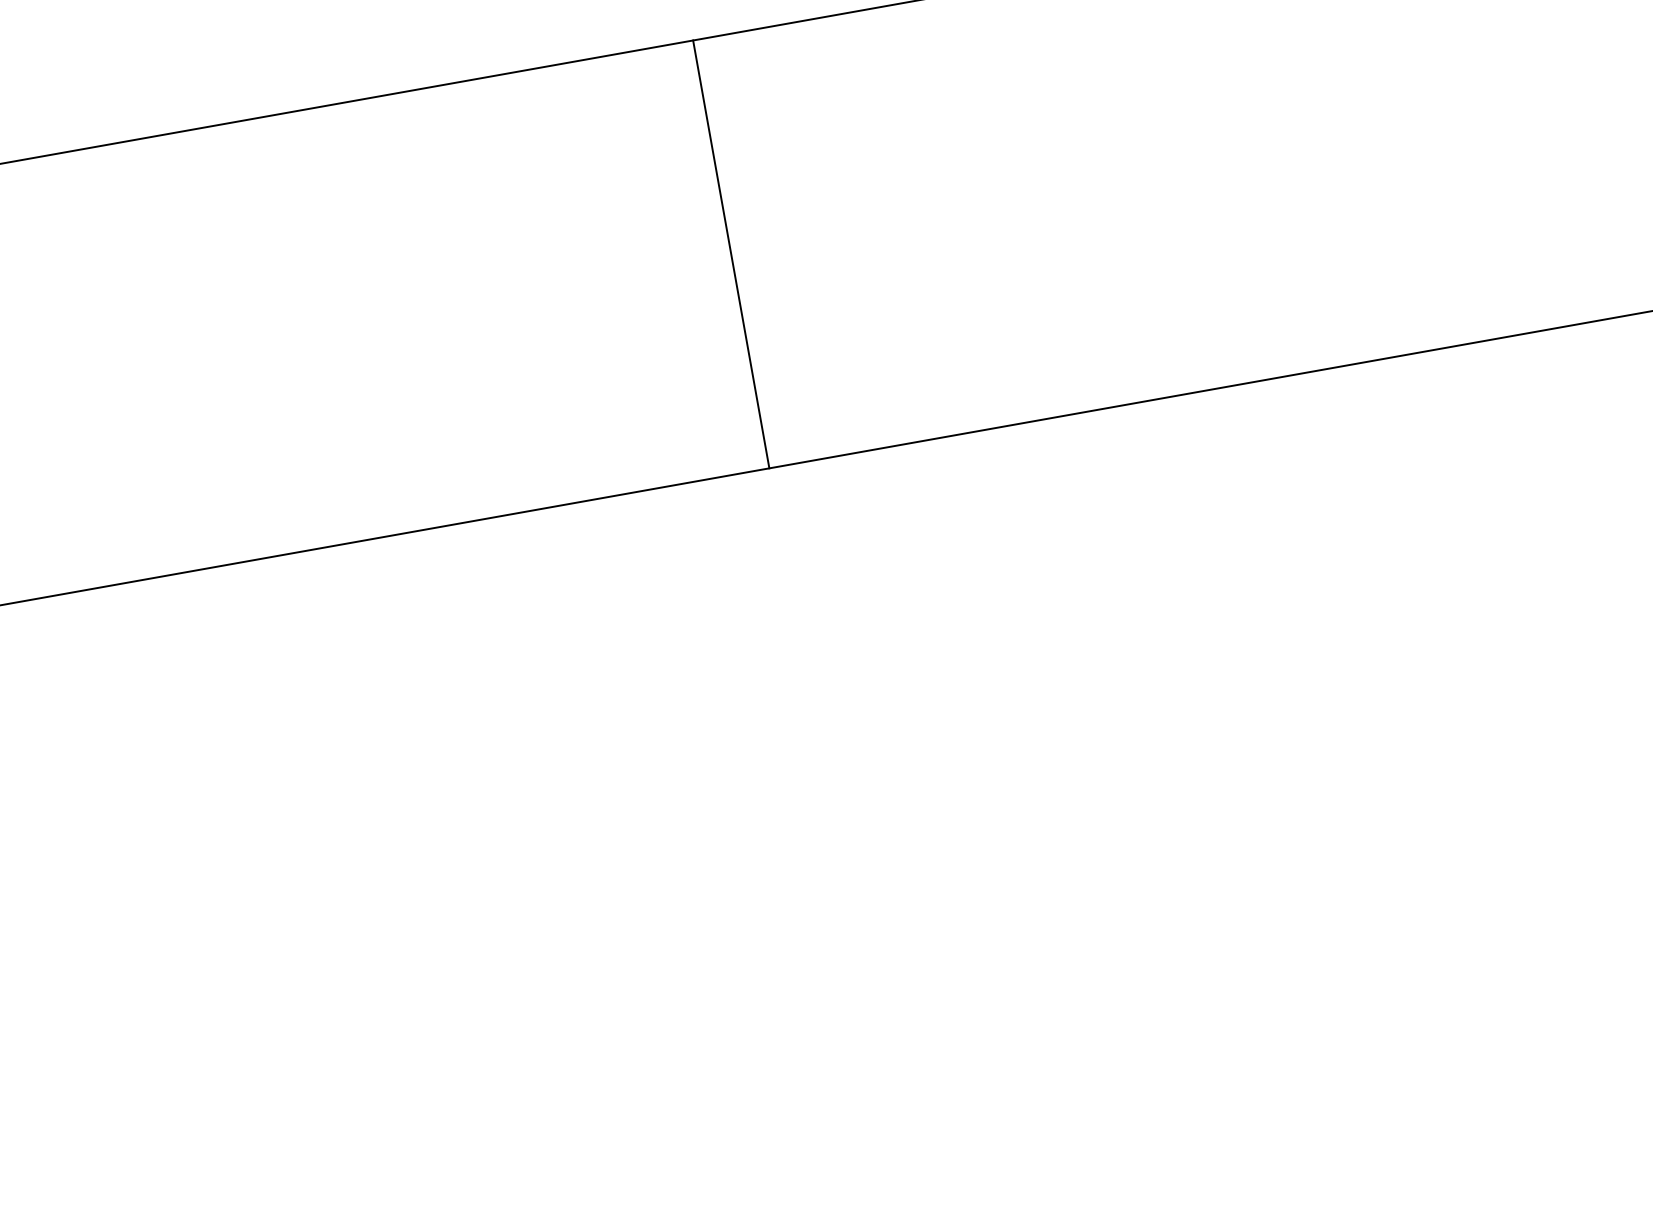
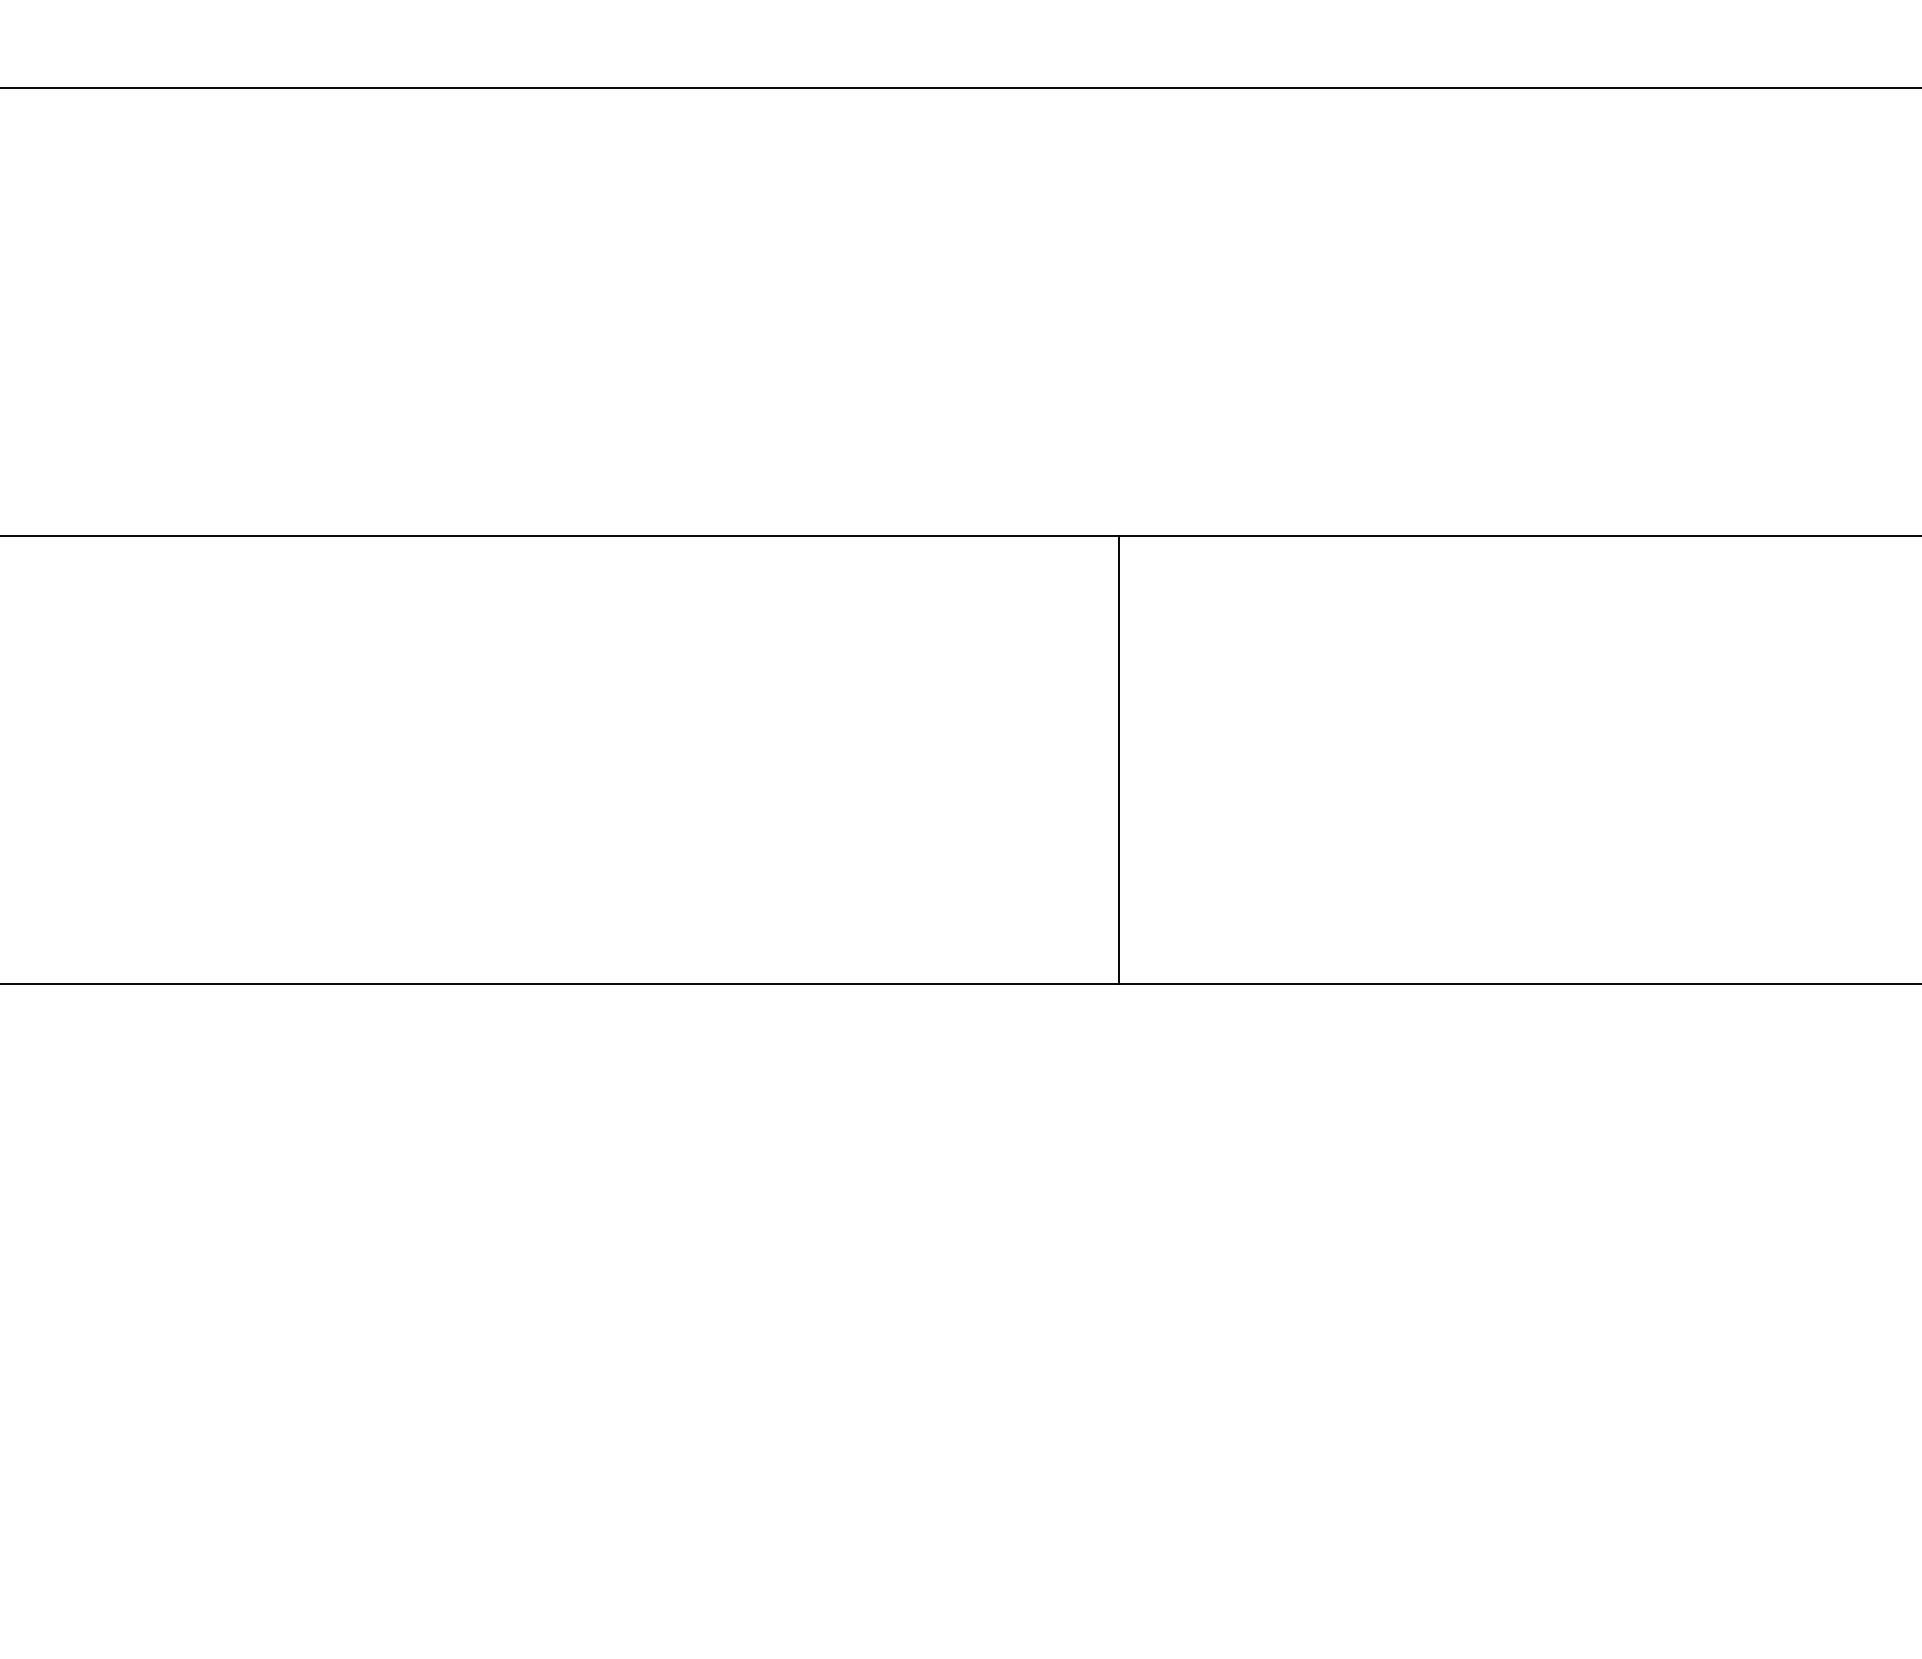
line: (730, 254) -> (1118, 760), moved

